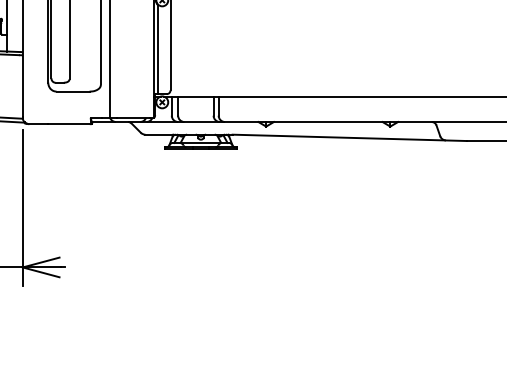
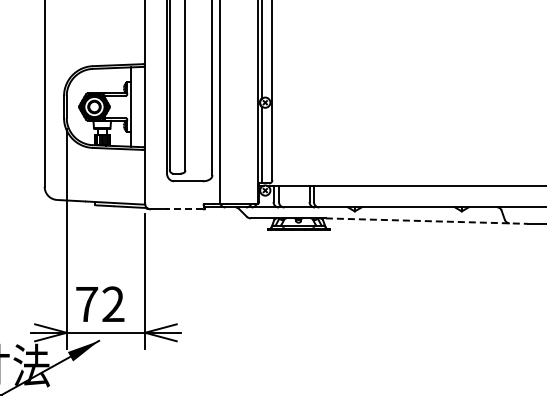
line: (68, 124) -> (184, 209), solid -> dashed
line: (350, 138) -> (427, 221), solid -> dashed

